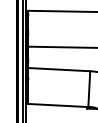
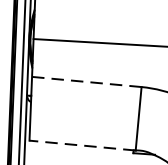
line: (59, 69) -> (87, 81), solid -> dashed
line: (58, 105) -> (82, 145), solid -> dashed

